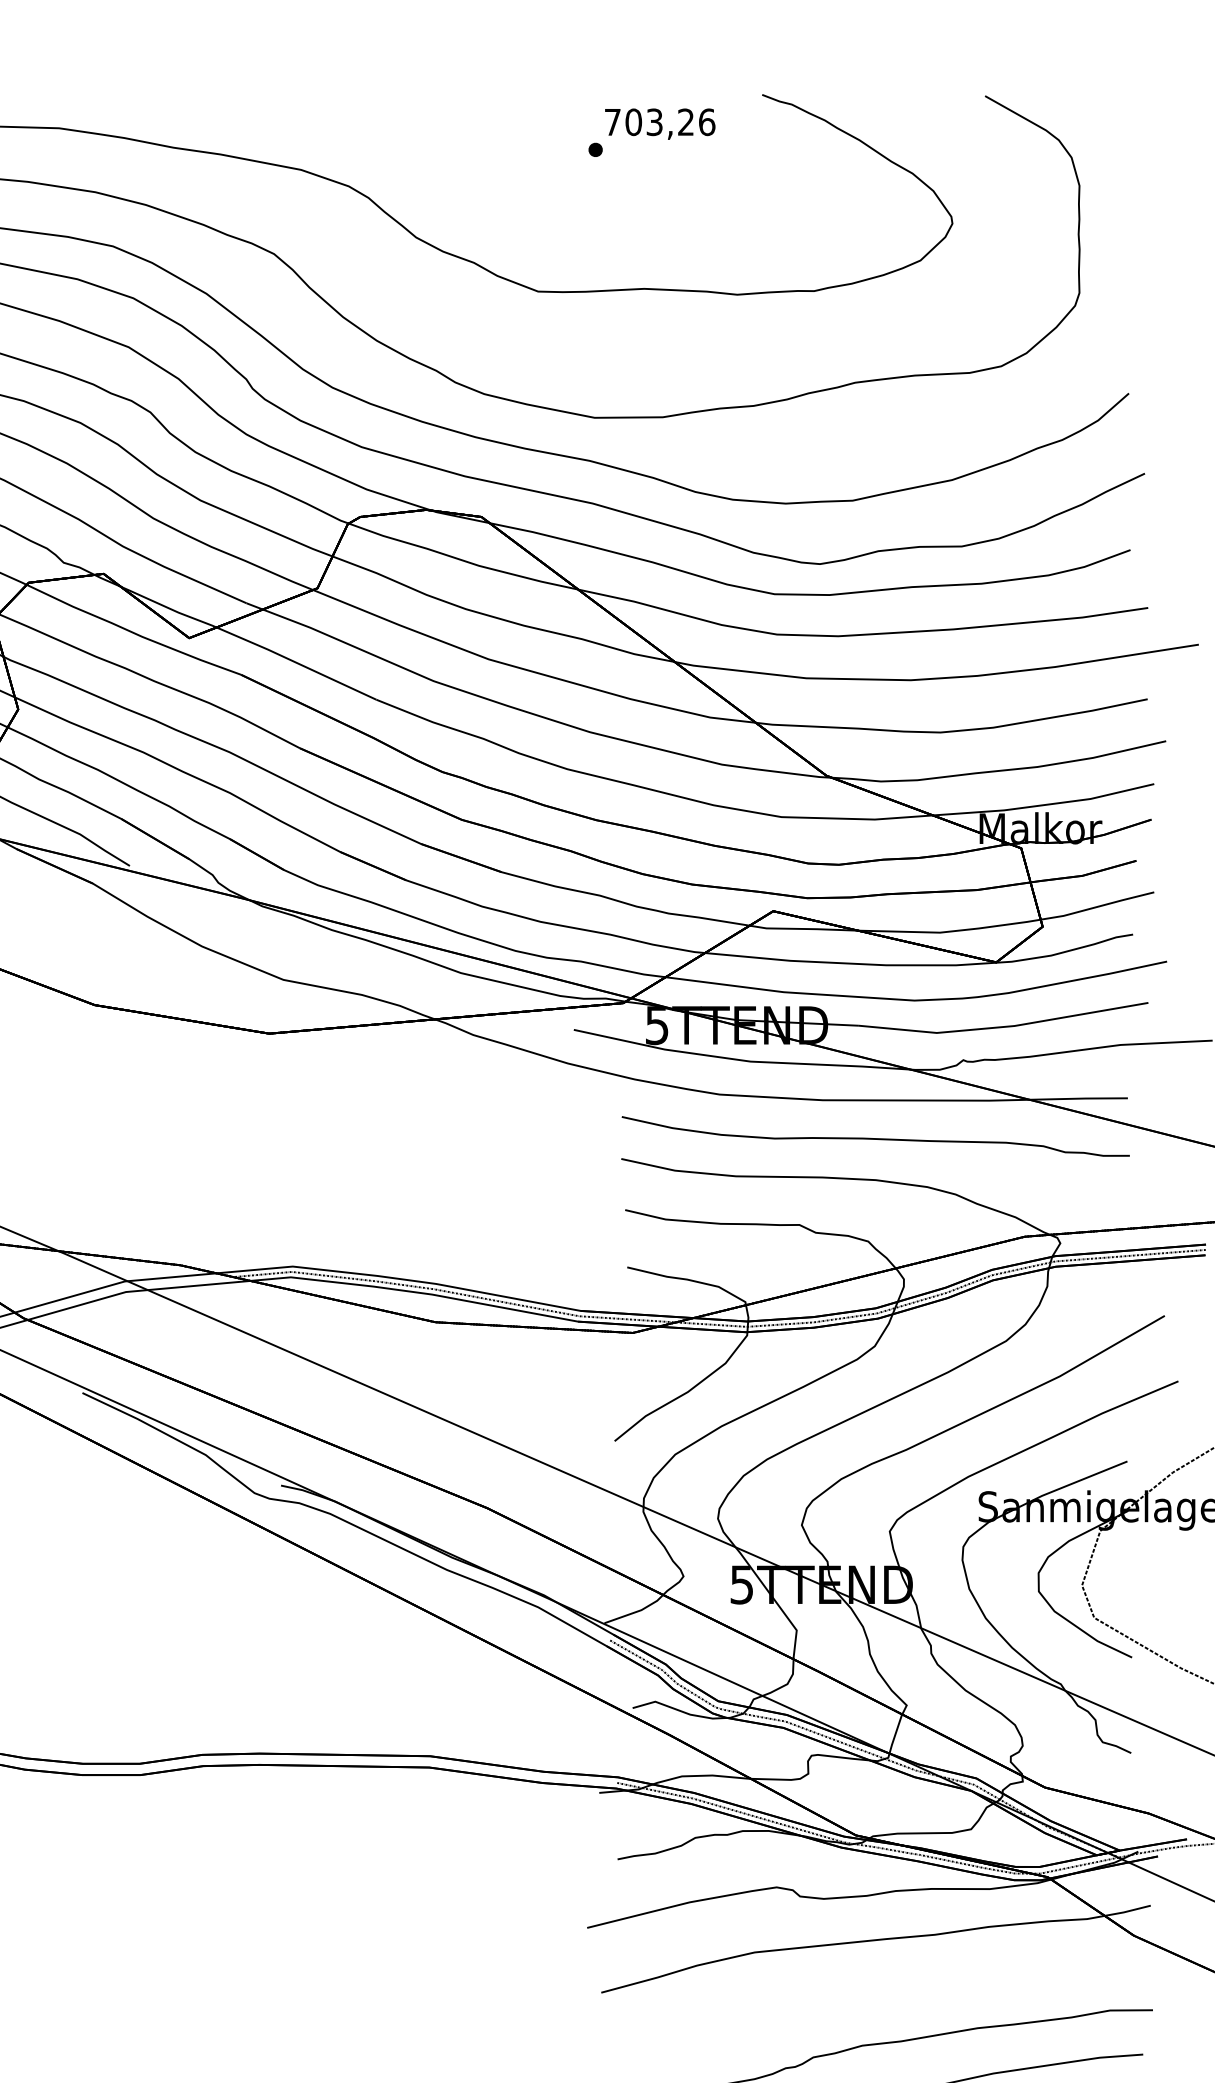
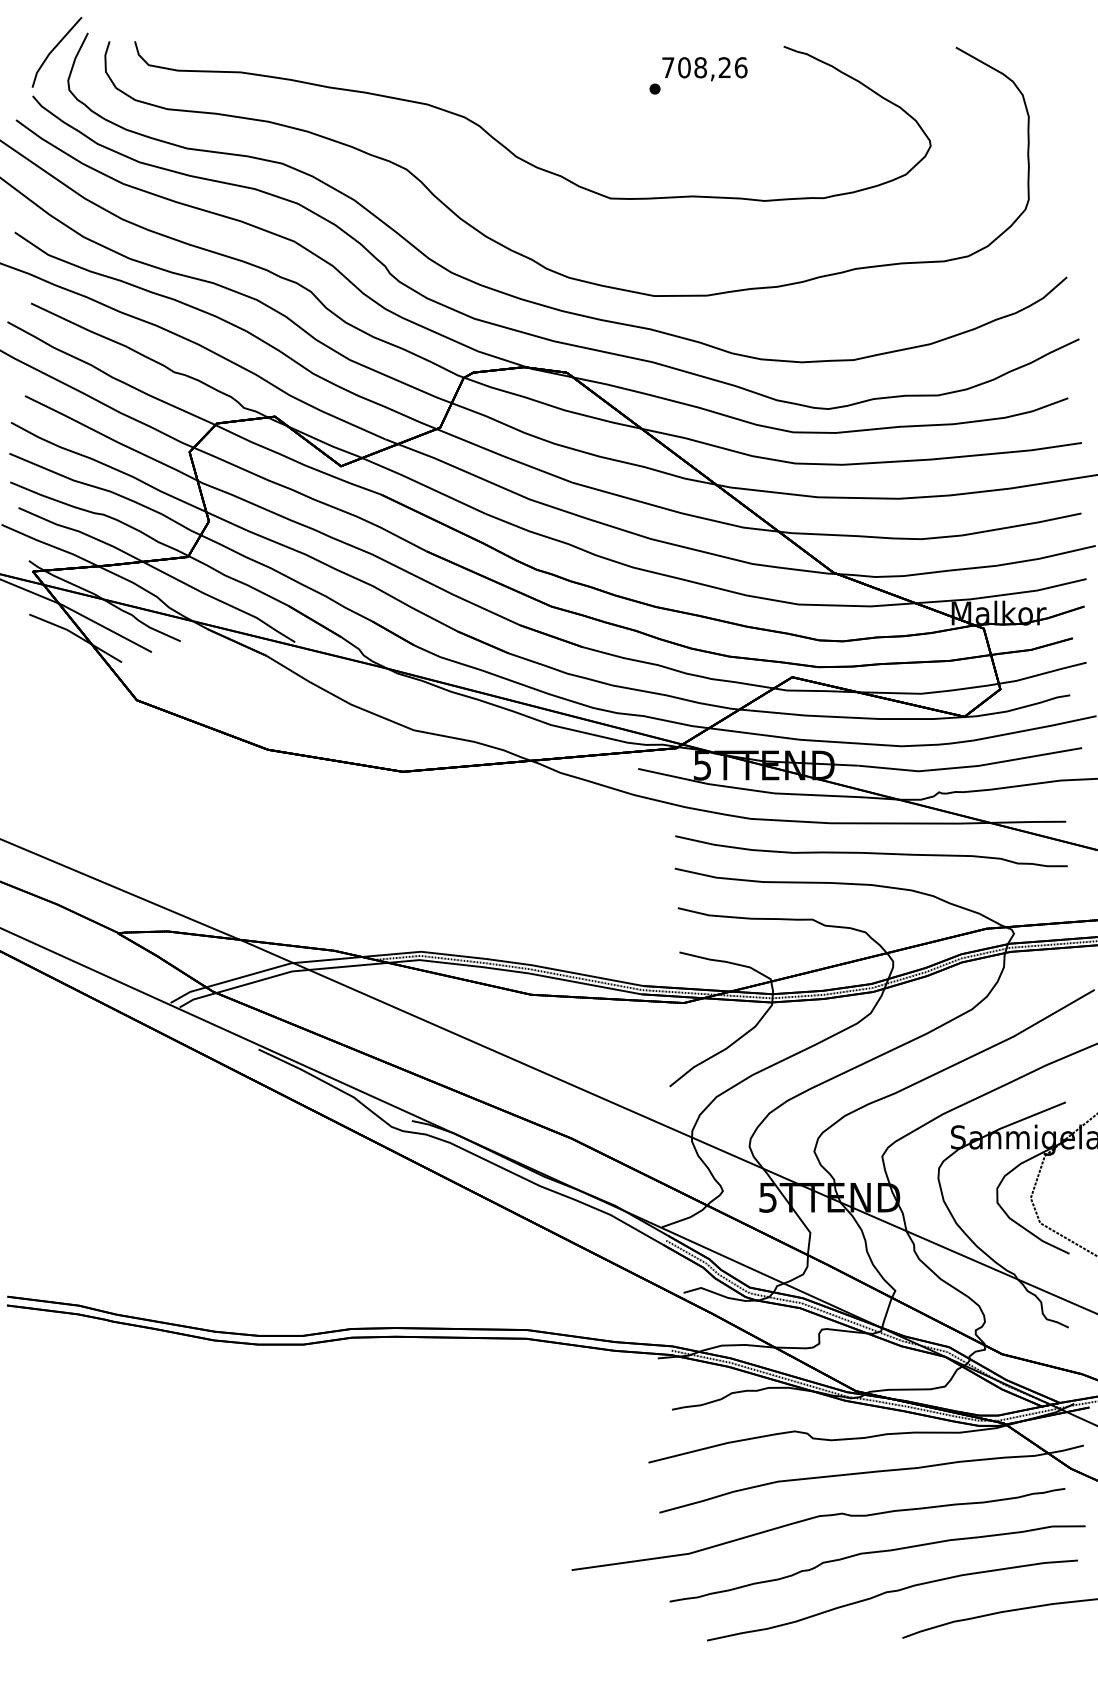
text: (654, 121) -> (700, 67), 703,26 -> 708,26
curve: (803, 2000) -> (815, 1518), added

